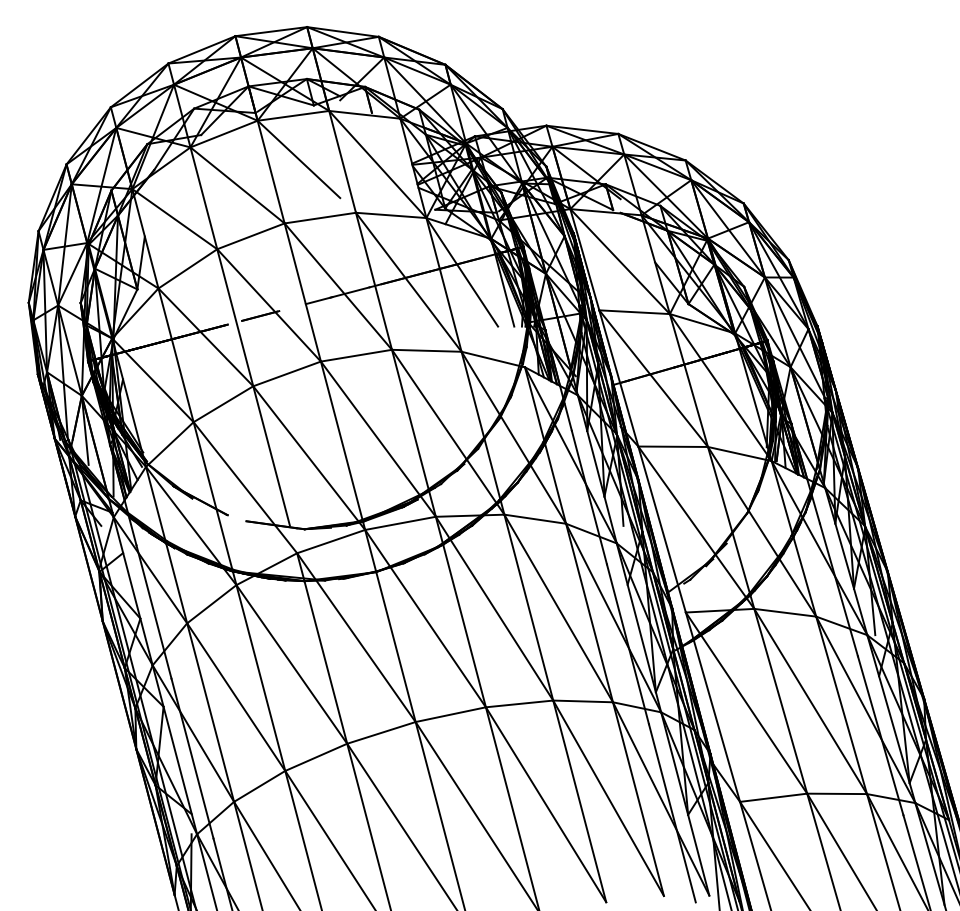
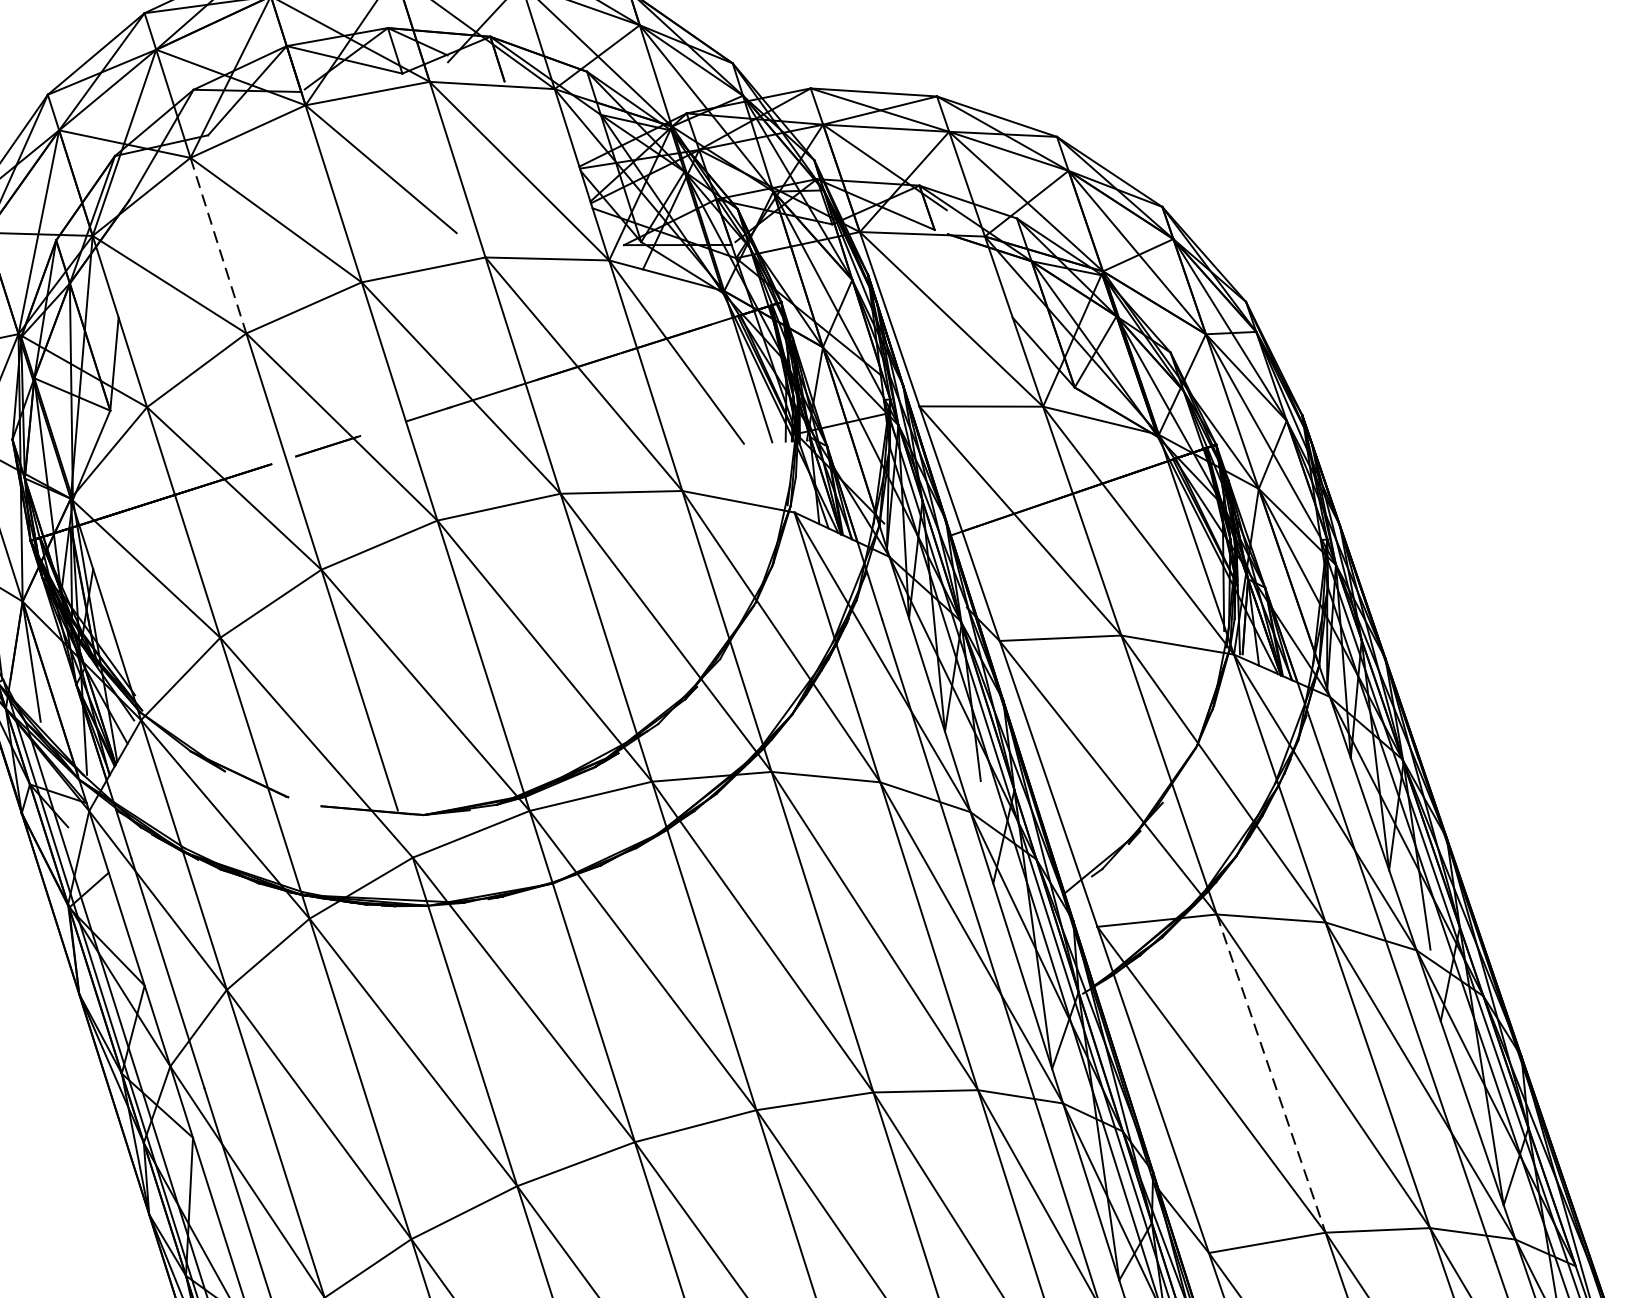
line: (203, 198) -> (217, 245), solid -> dashed
line: (780, 701) -> (1270, 1073), solid -> dashed

